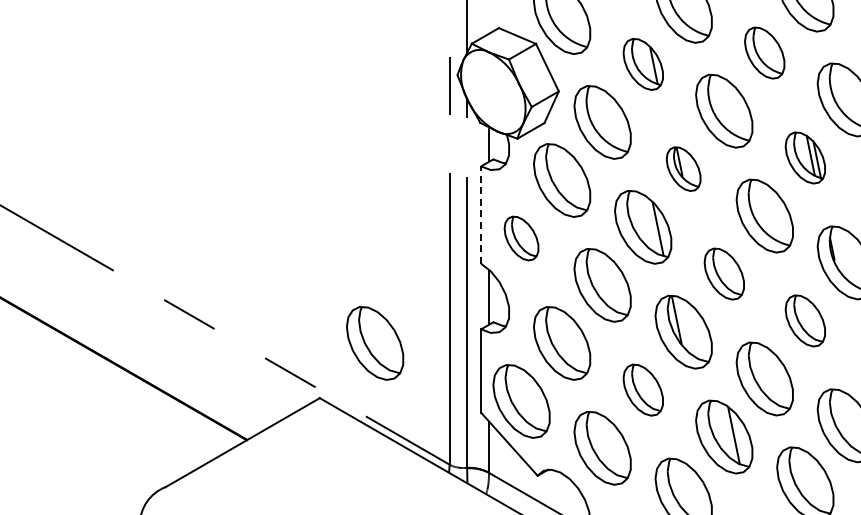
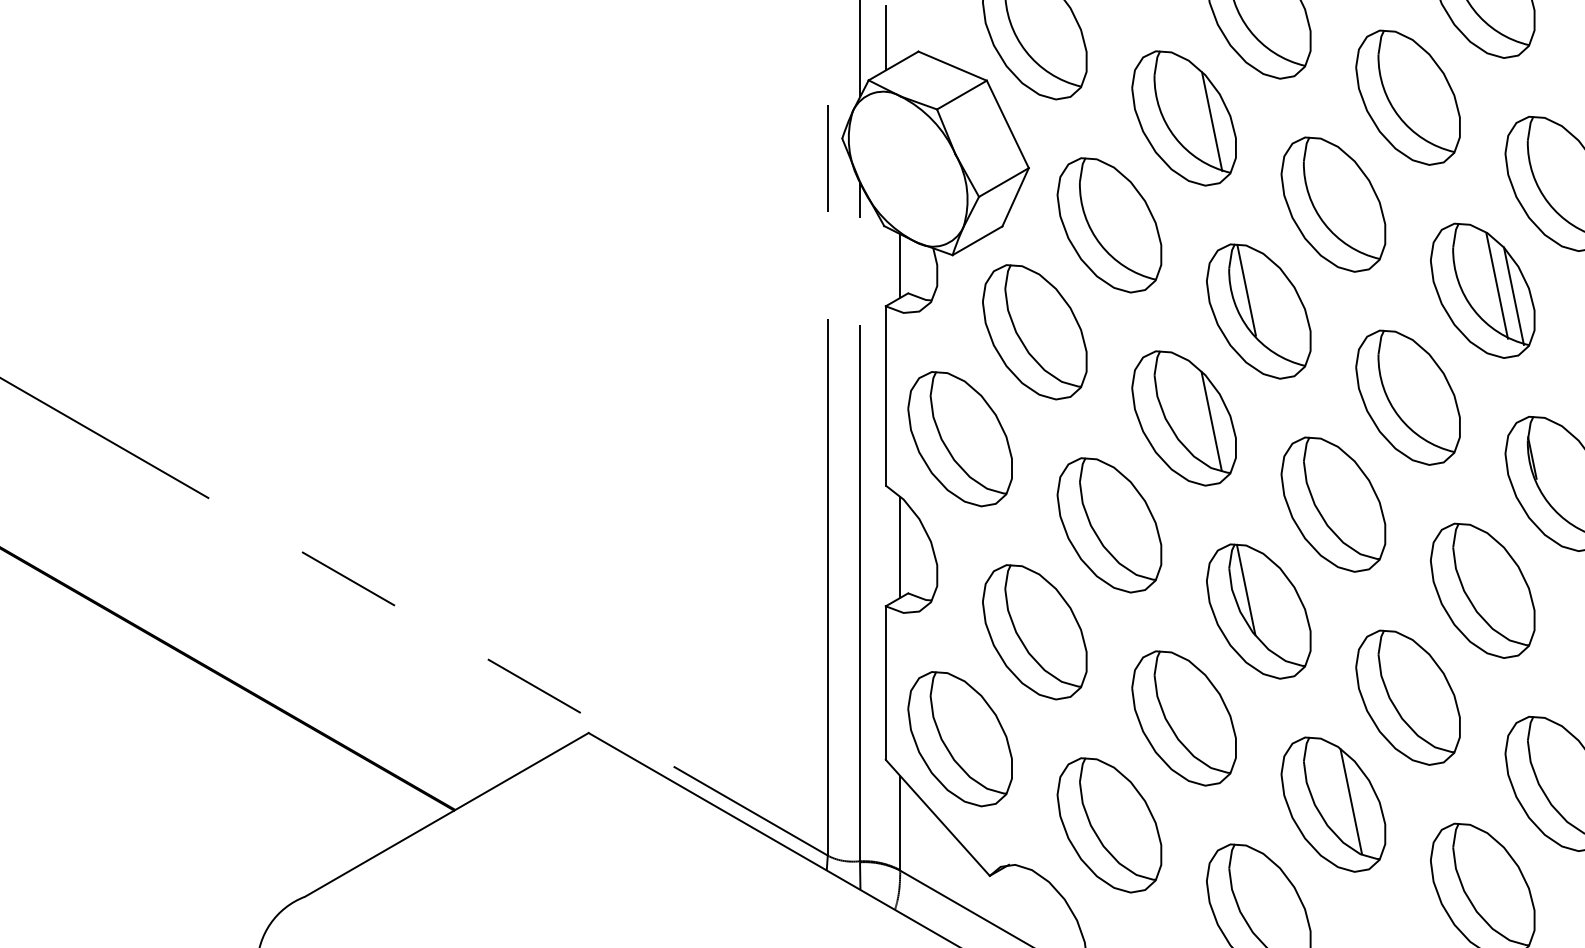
line: (481, 20) -> (886, 37), added
part: (764, 52) -> (1407, 96), size x1.43
part: (643, 64) -> (1184, 118), size x1.43
part: (805, 157) -> (1483, 289), size x1.43
part: (683, 168) -> (1258, 310), size x1.67
line: (481, 215) -> (886, 396), dashed -> solid
part: (521, 238) -> (960, 439), size x1.67
part: (724, 273) -> (1333, 503), size x1.43
part: (805, 320) -> (1483, 590), size x1.43
part: (375, 343) -> (691, 632), removed
part: (643, 389) -> (1184, 717), size x1.43

